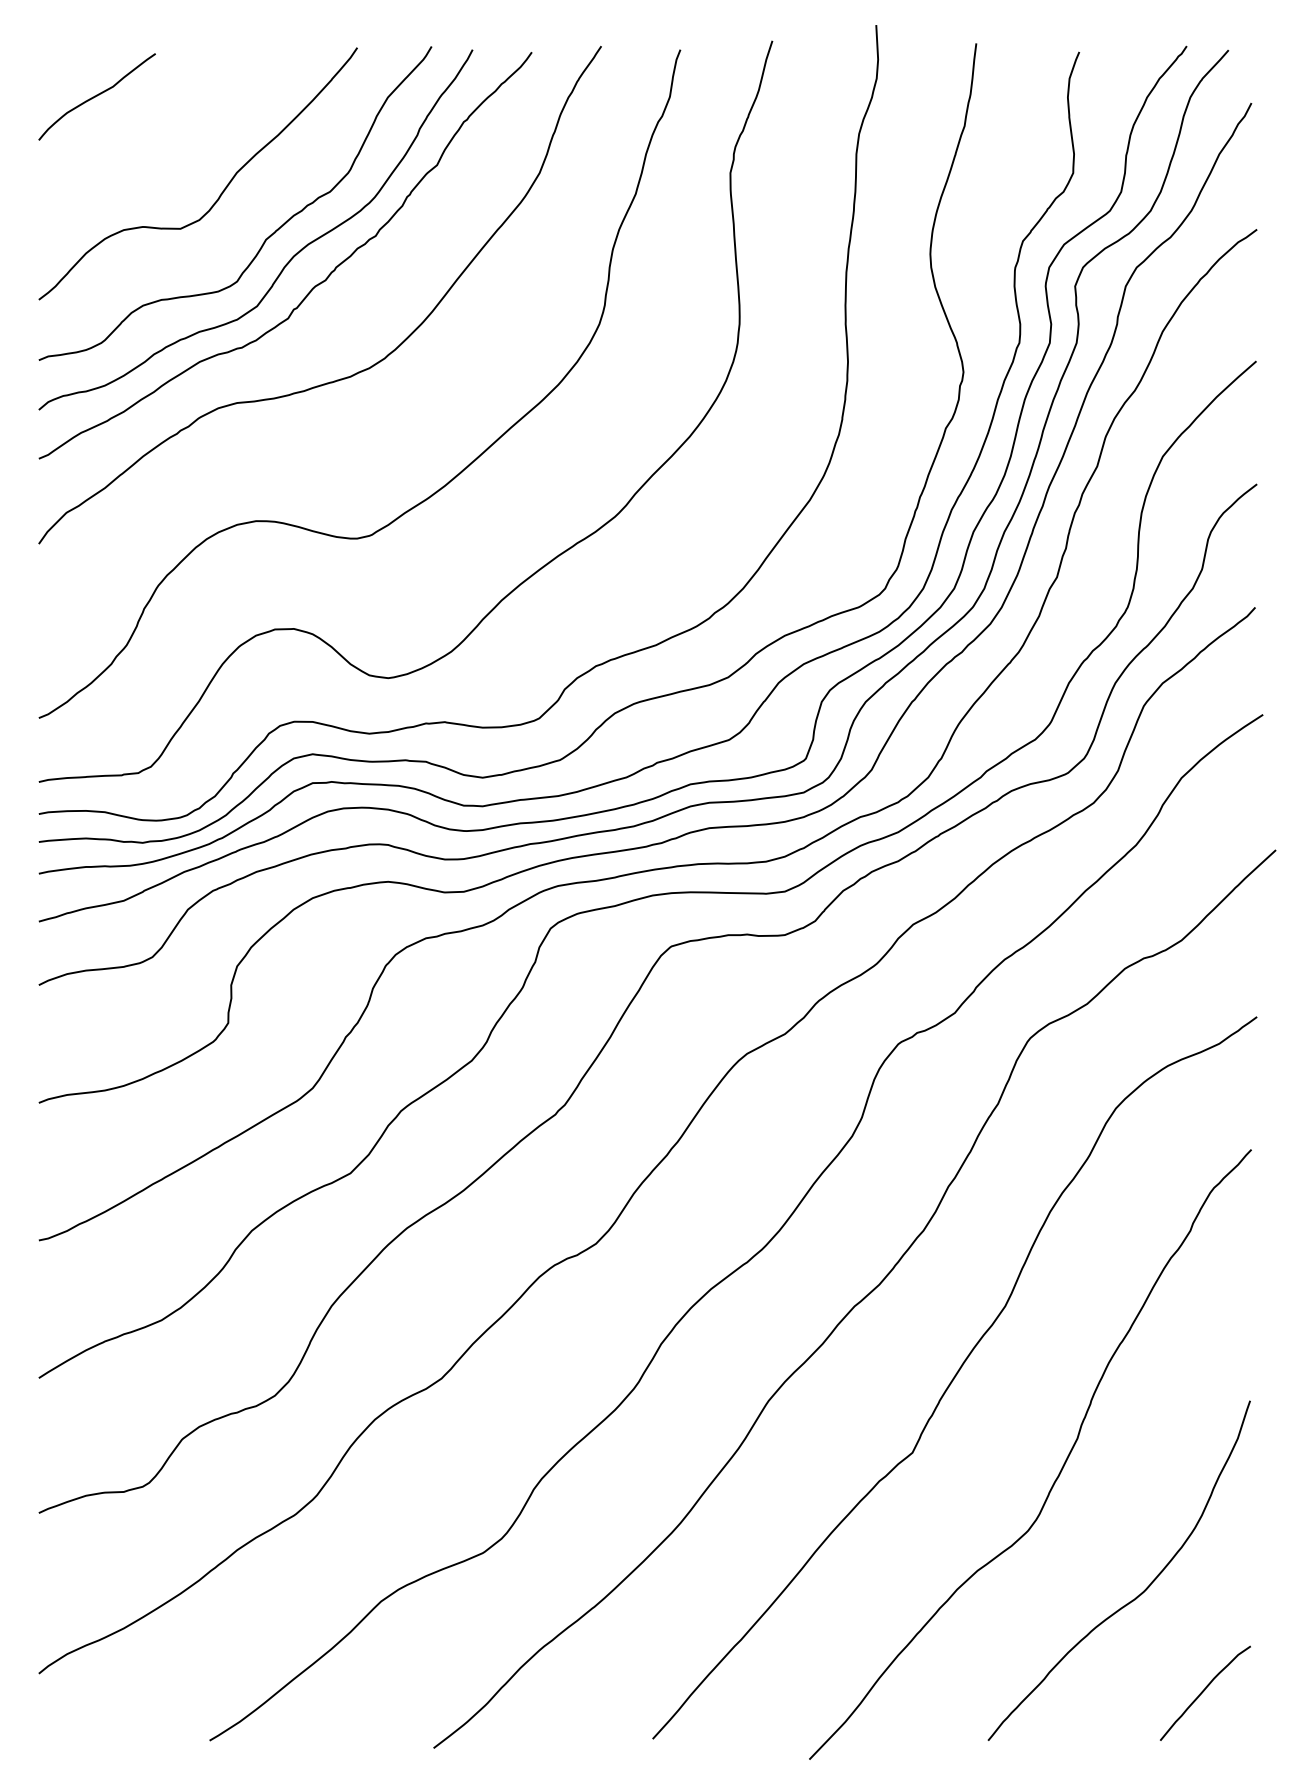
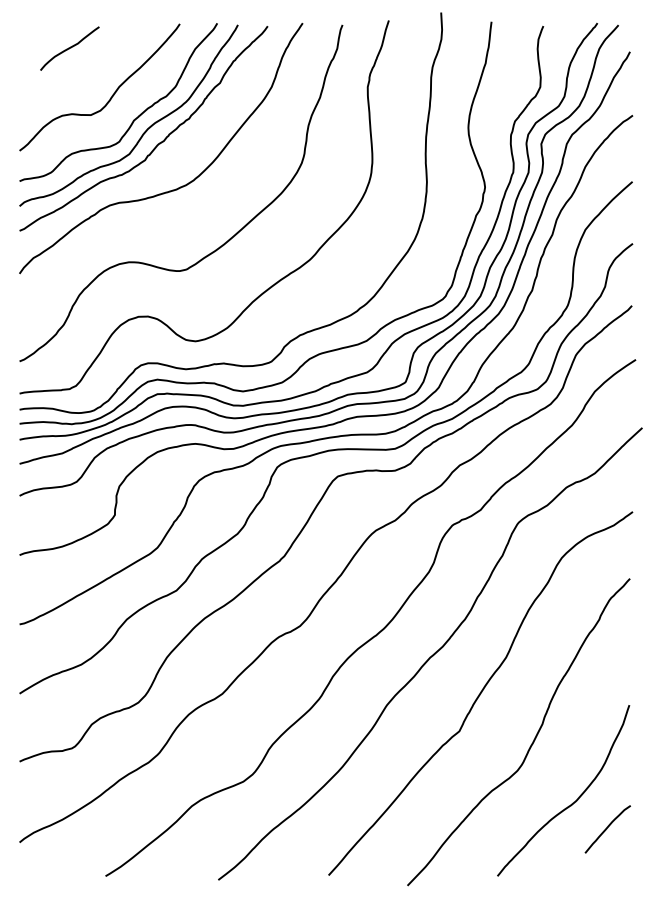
curve: (96, 96) -> (69, 48), moved
curve: (1204, 1693) -> (607, 829), moved

